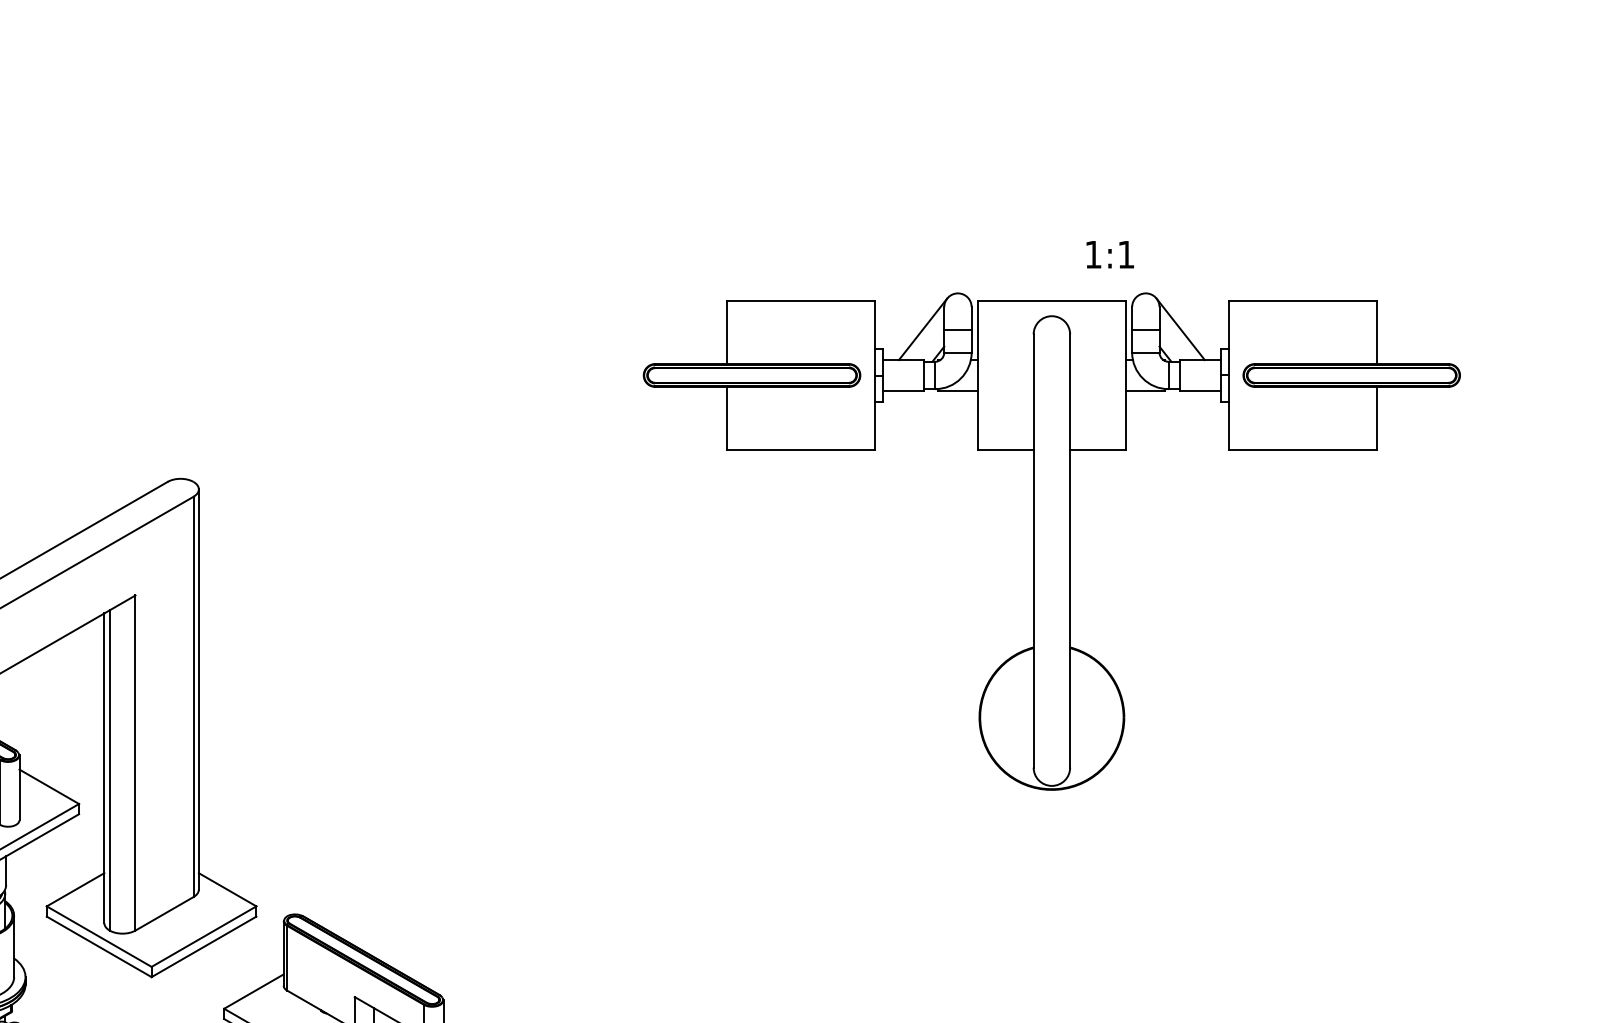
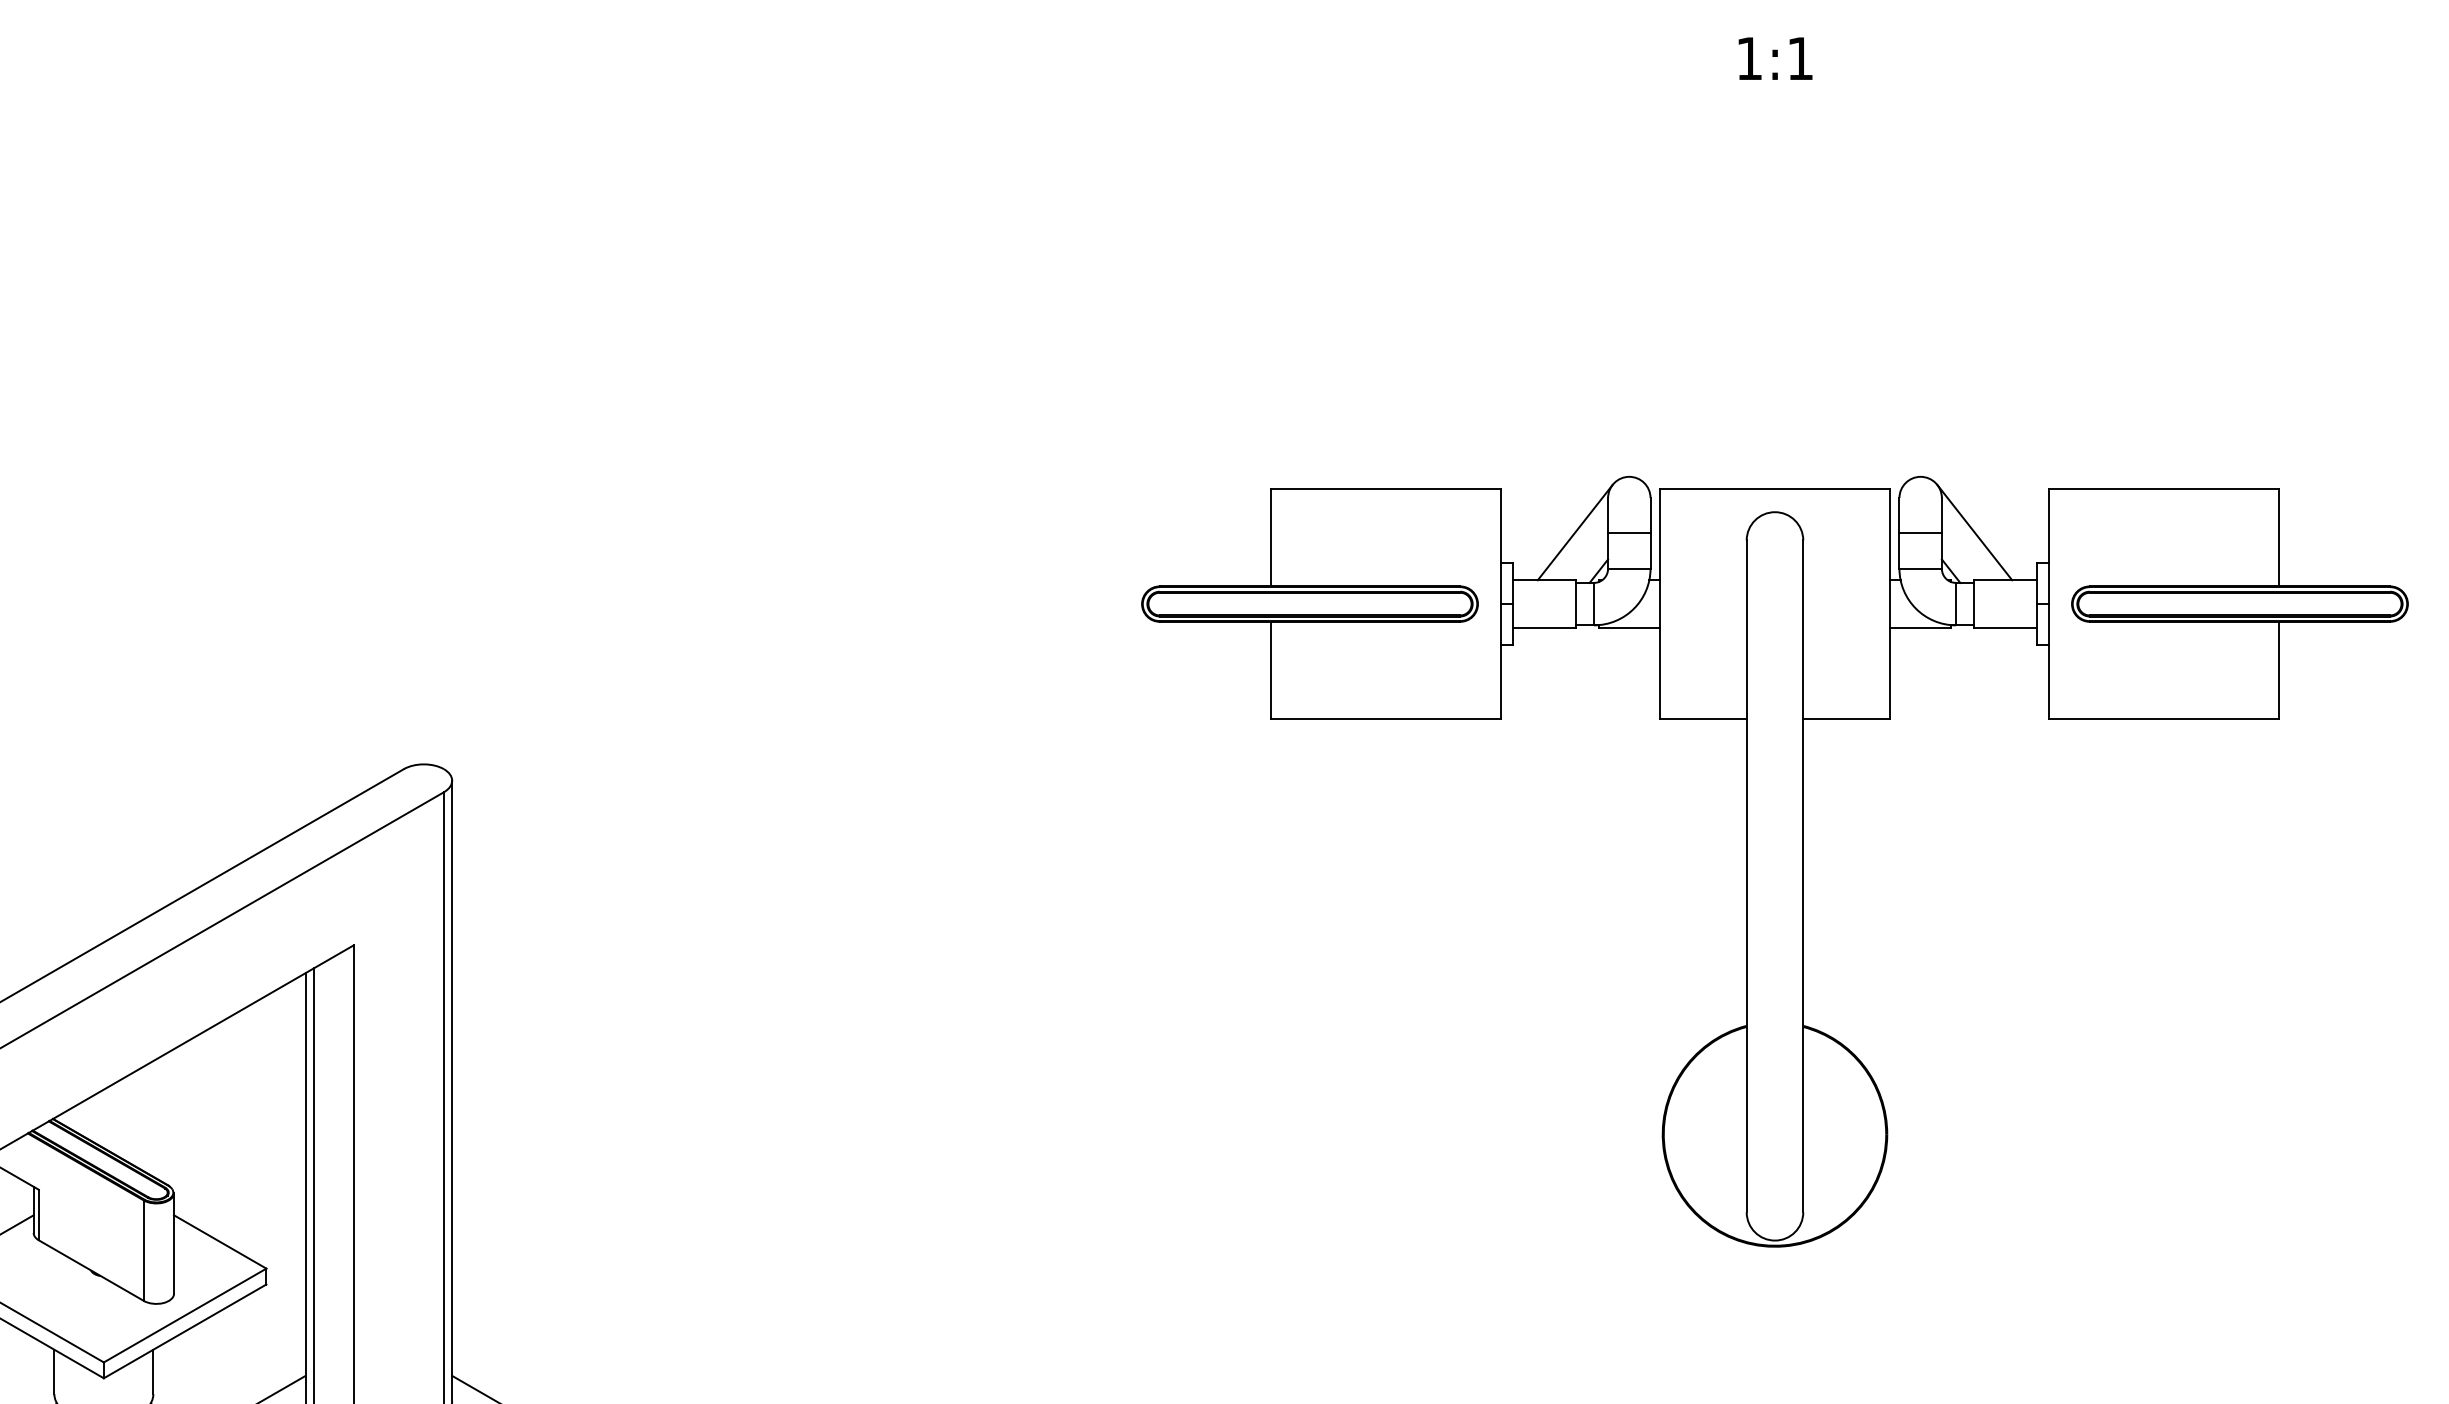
text: (1109, 254) -> (1774, 58), moved

